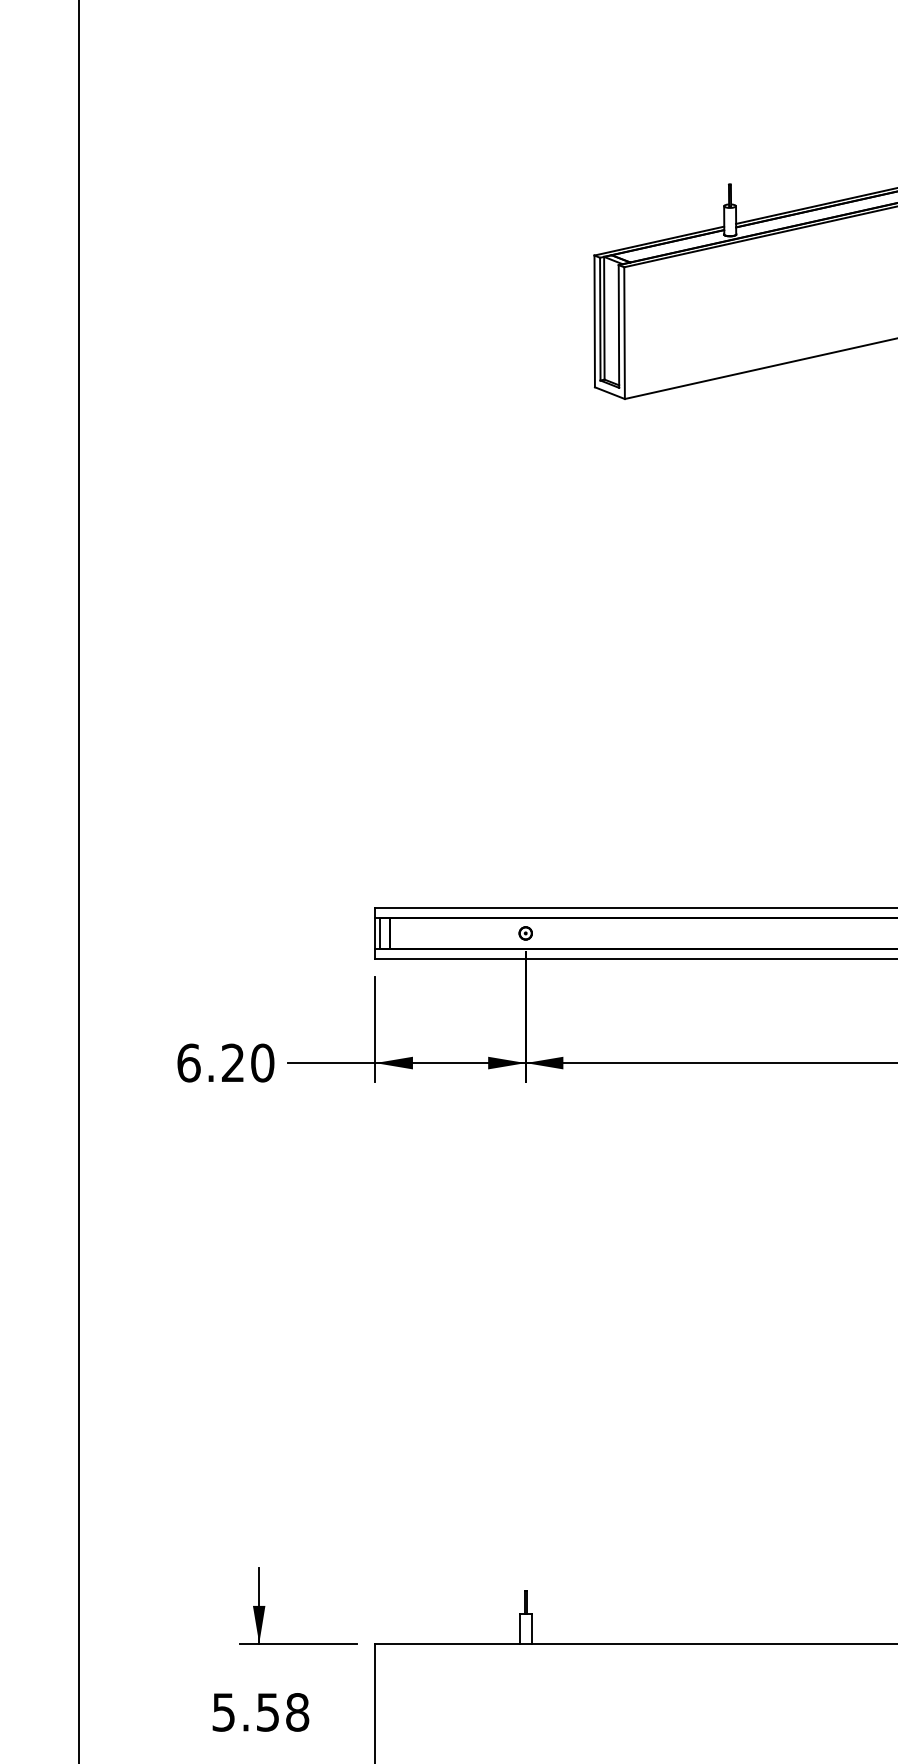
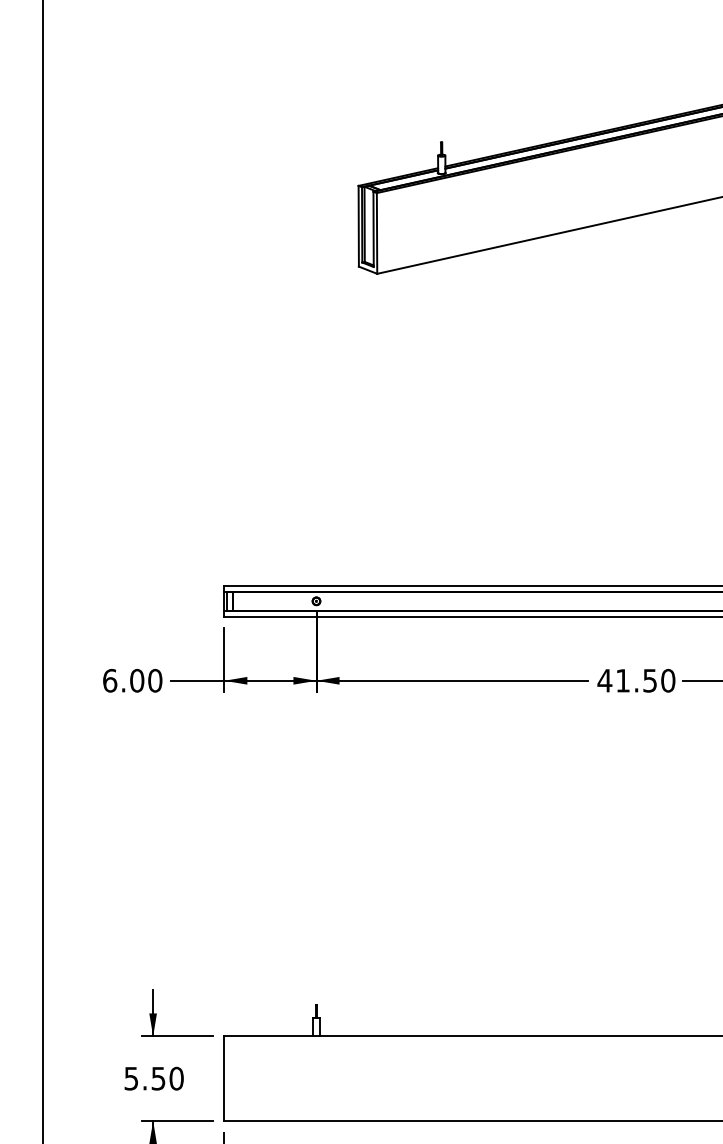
text: (233, 1062) -> (137, 680), 6.20 -> 6.00
text: (297, 1712) -> (176, 1078), 5.58 -> 5.50

